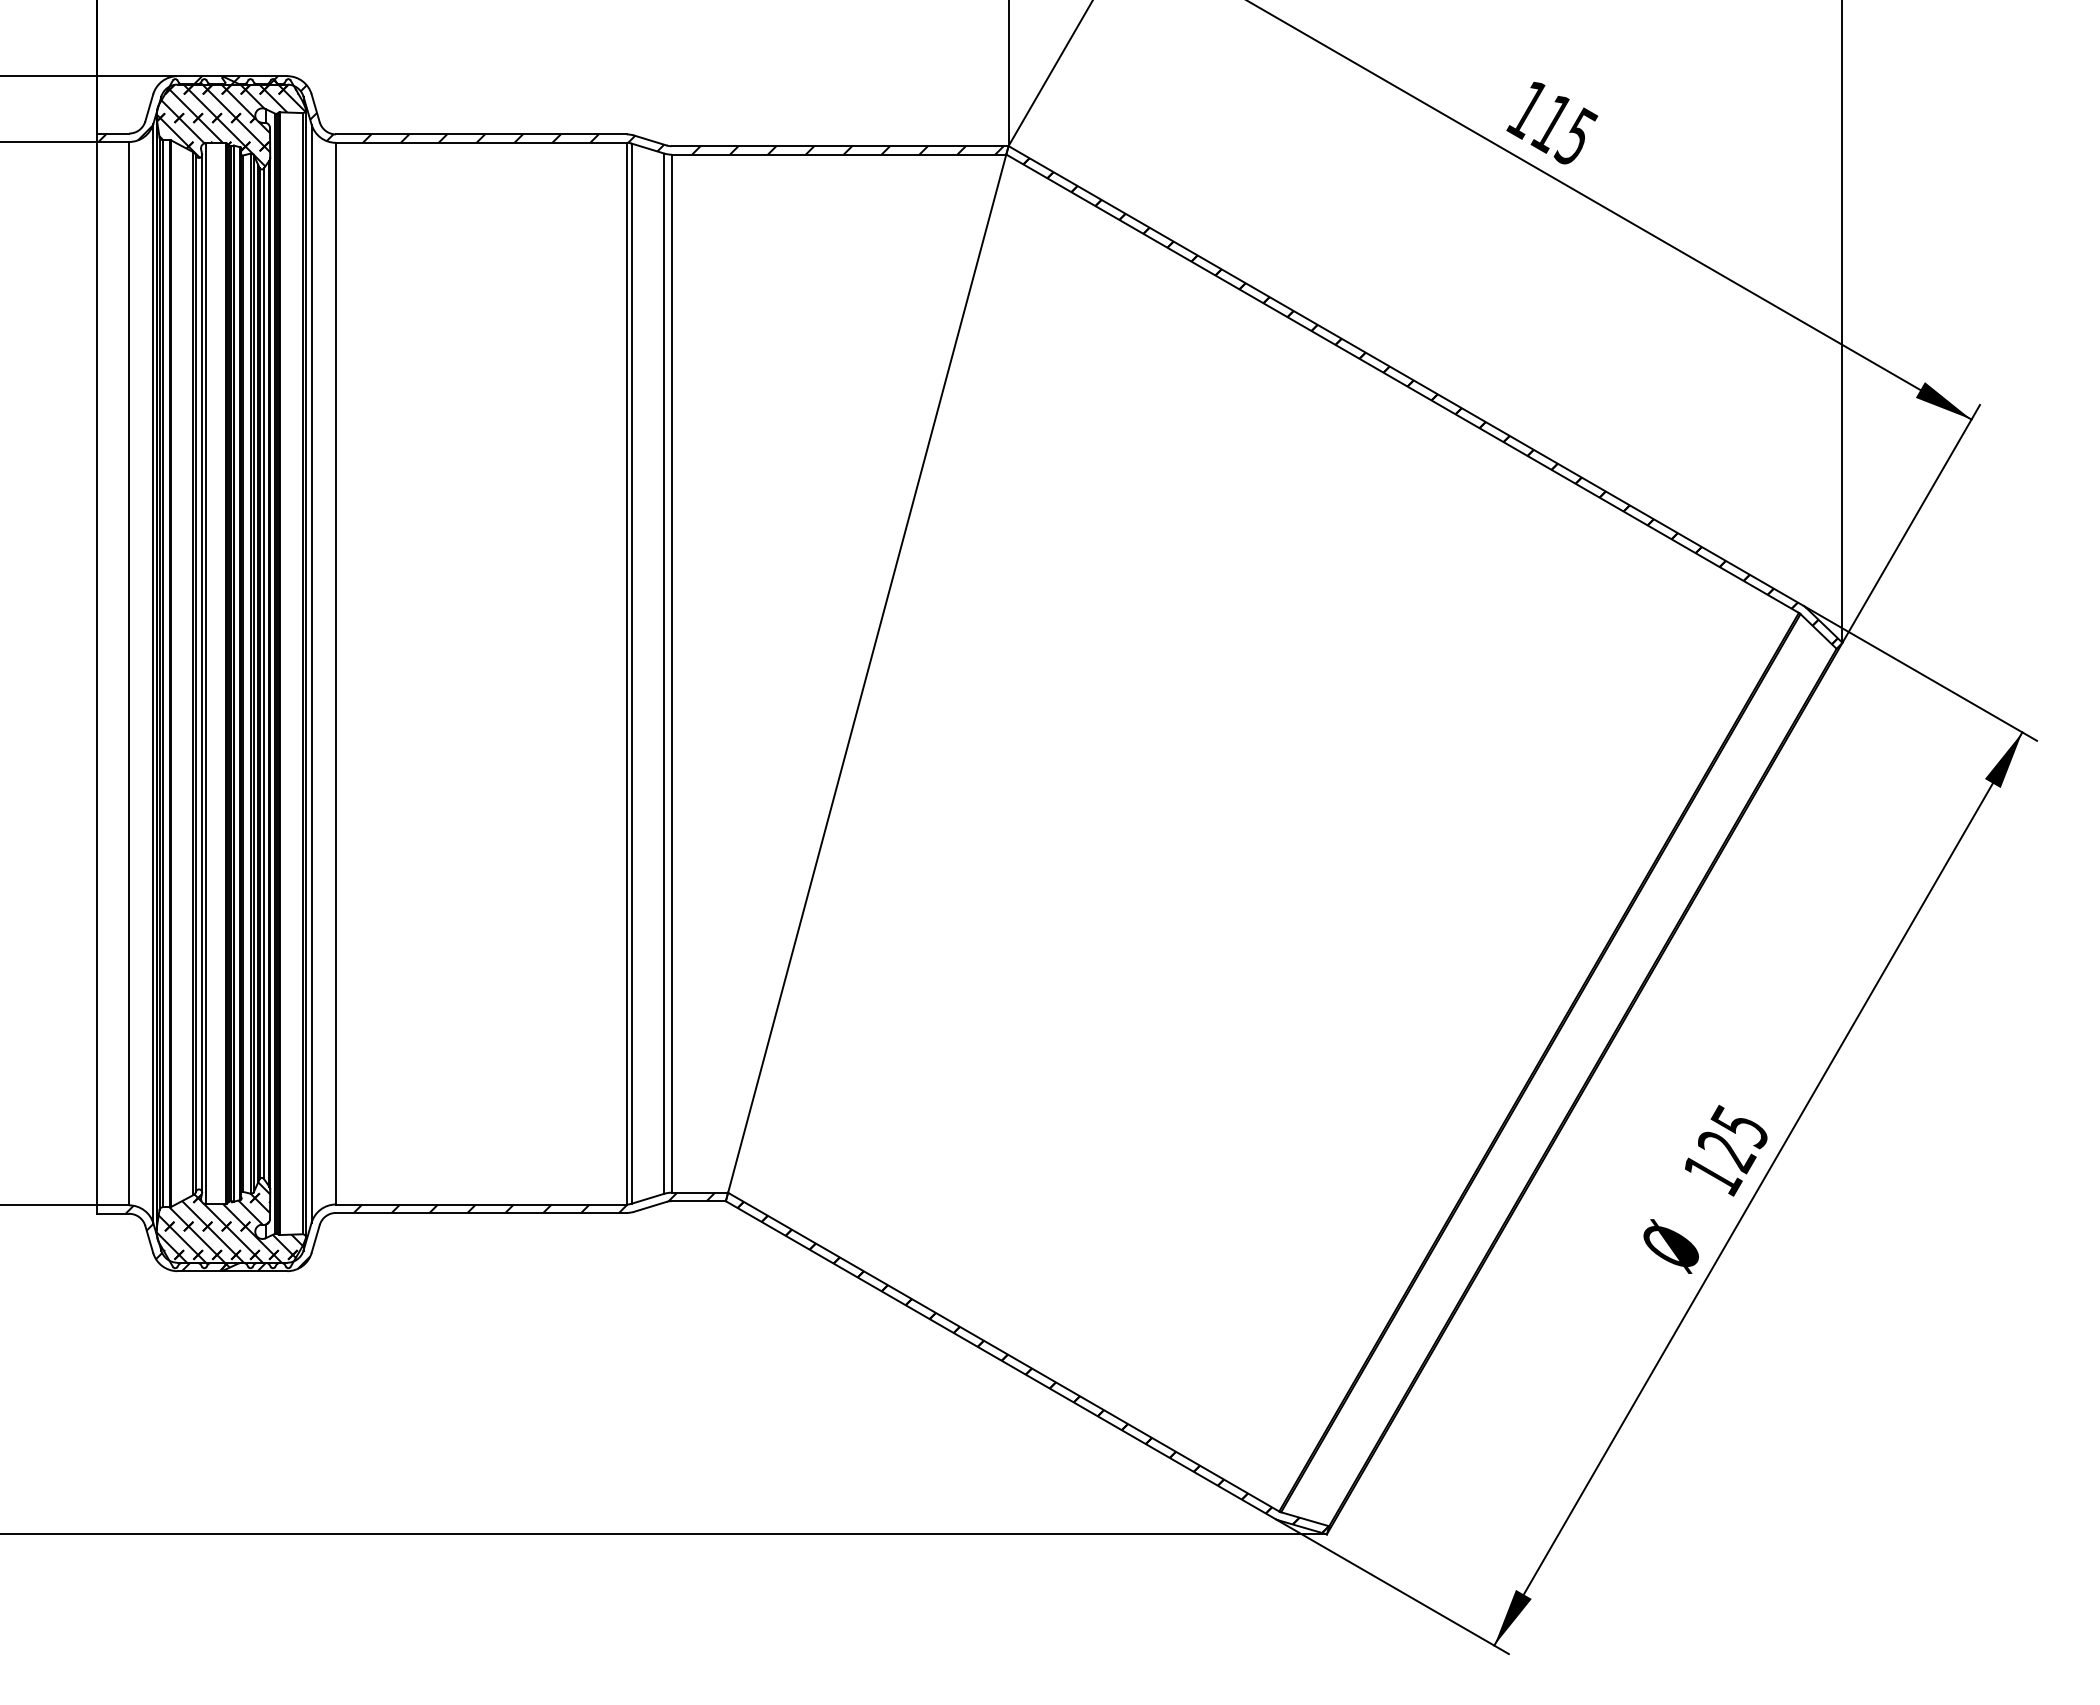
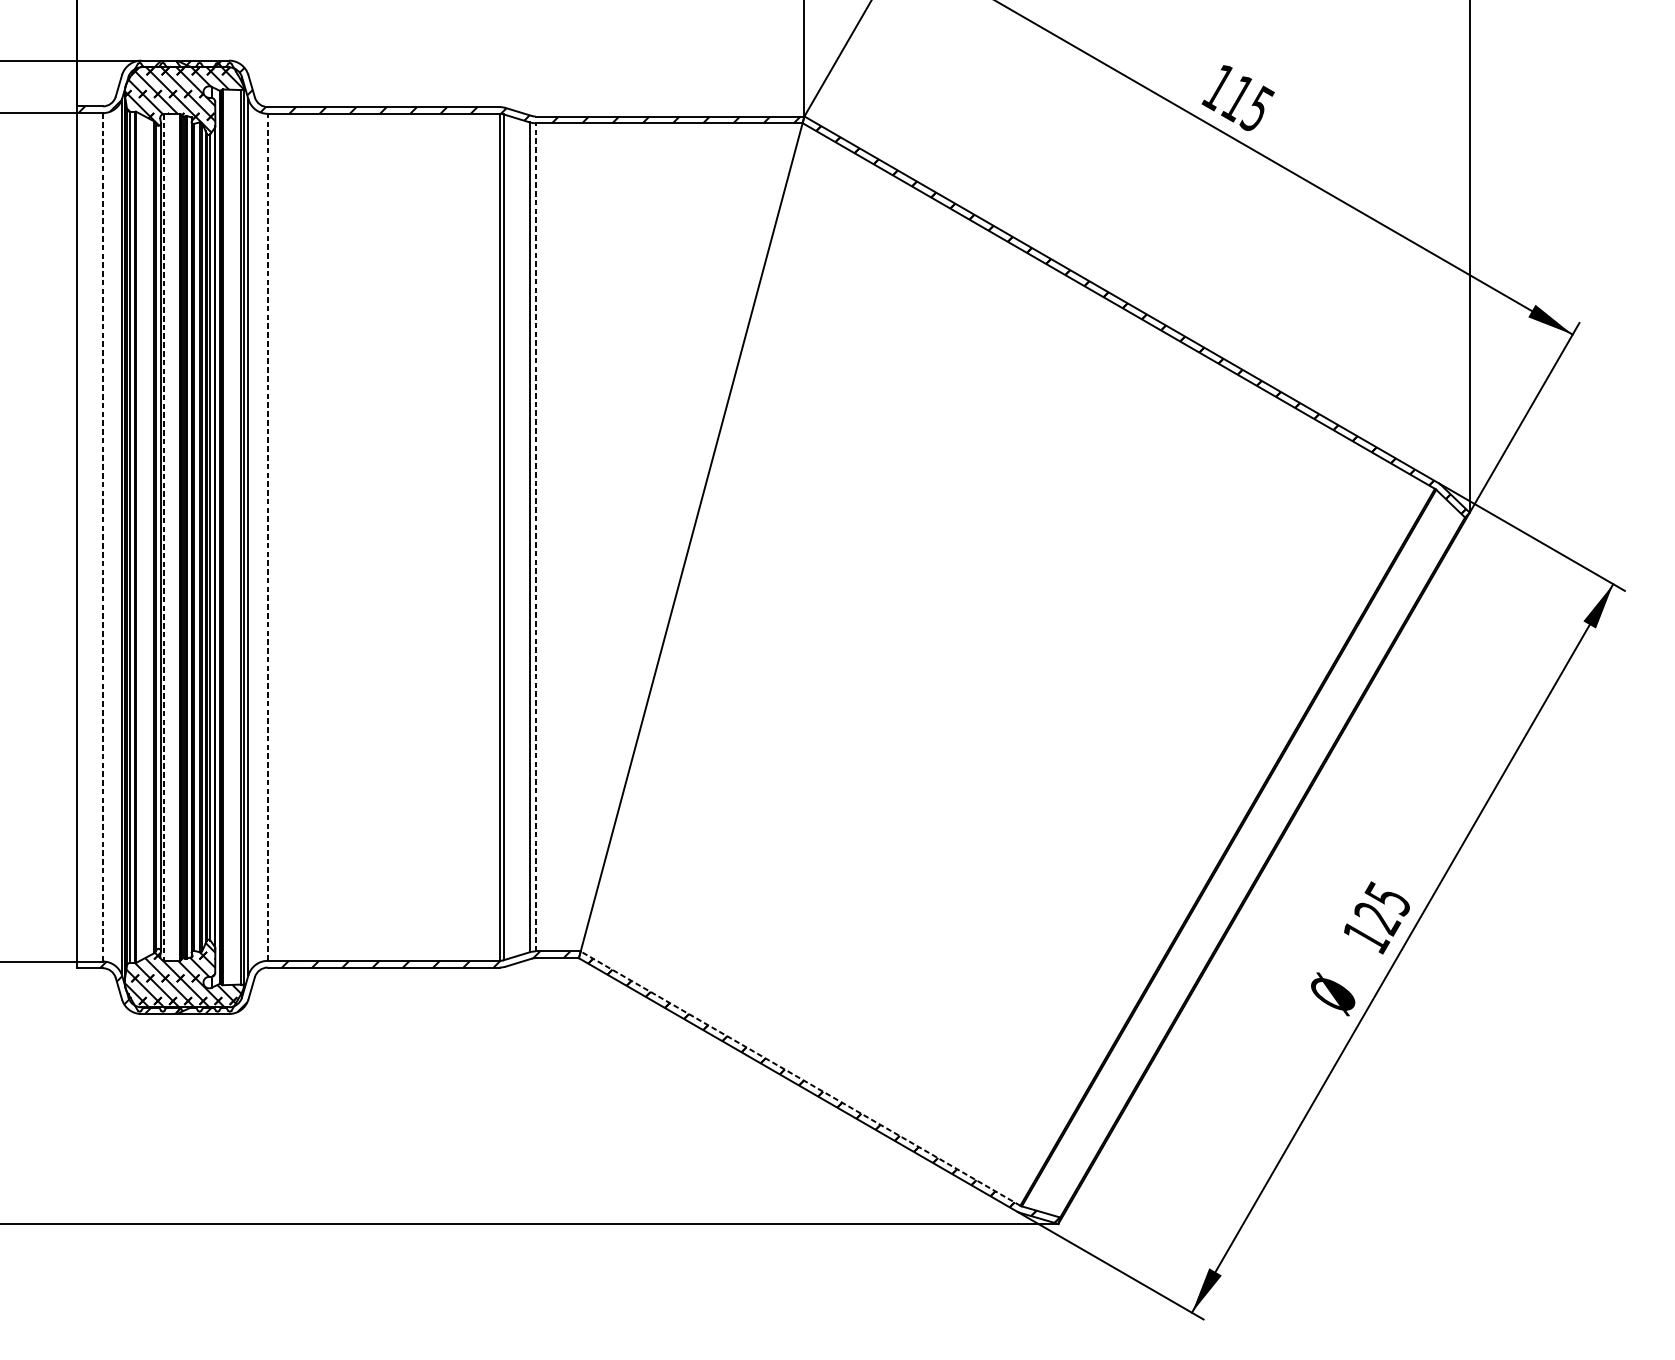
line: (129, 673) -> (103, 537), solid -> dashed
line: (206, 673) -> (164, 537), solid -> dashed
line: (335, 673) -> (267, 537), solid -> dashed
line: (671, 673) -> (535, 537), solid -> dashed
line: (1003, 1351) -> (800, 1078), solid -> dashed

